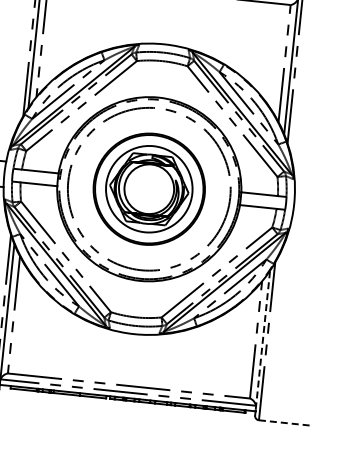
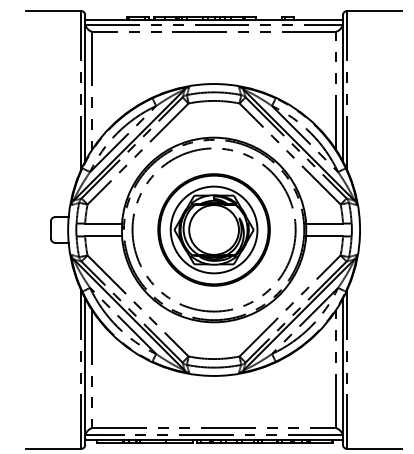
line: (262, 339) -> (342, 368), dashed -> solid
line: (287, 422) -> (375, 448), dashed -> solid

